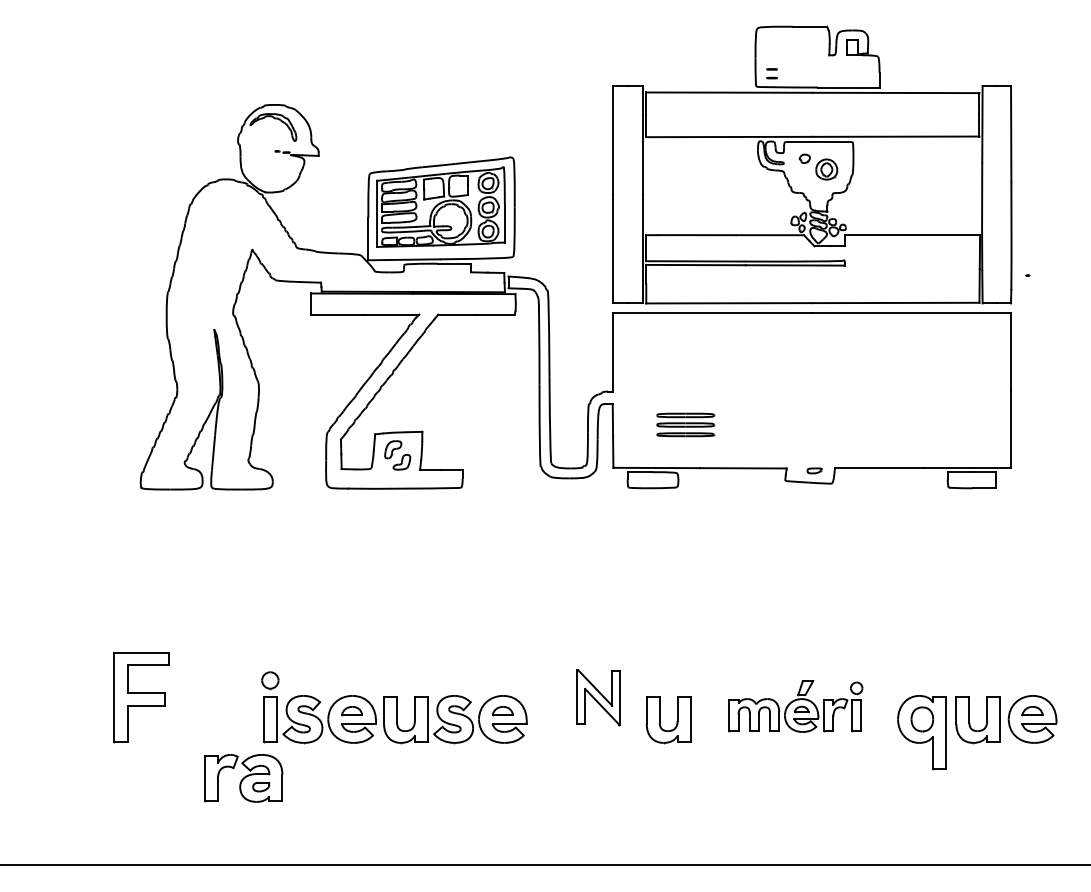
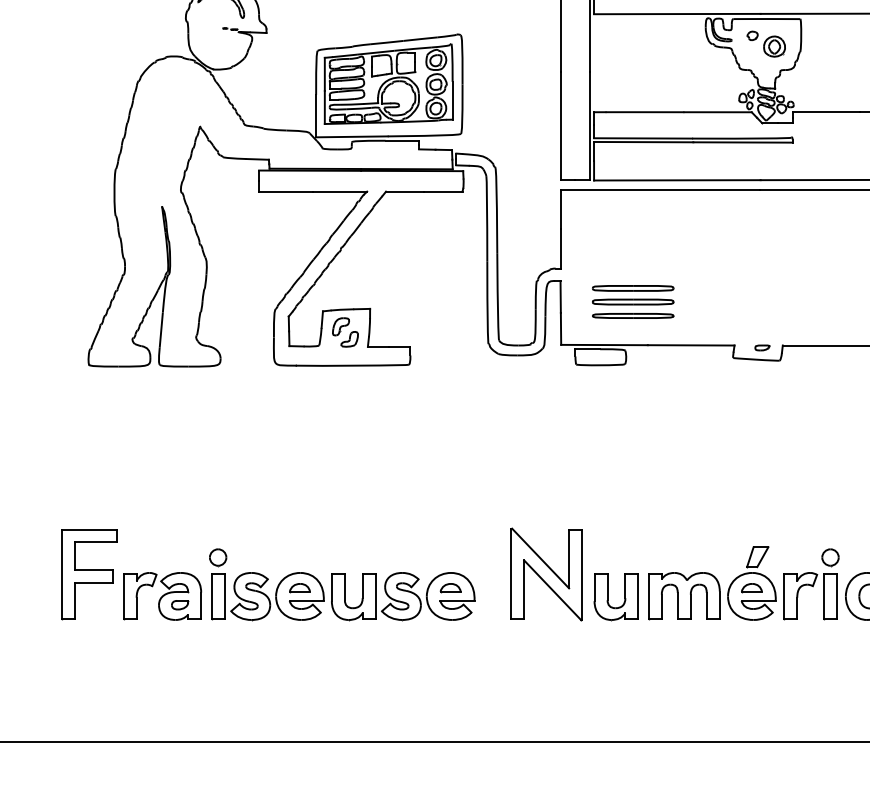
part: (685, 424) -> (633, 301), size x1.43
part: (598, 697) -> (546, 574), size x1.67
part: (795, 706) -> (743, 583), size x1.43
part: (243, 778) -> (162, 596), moved

